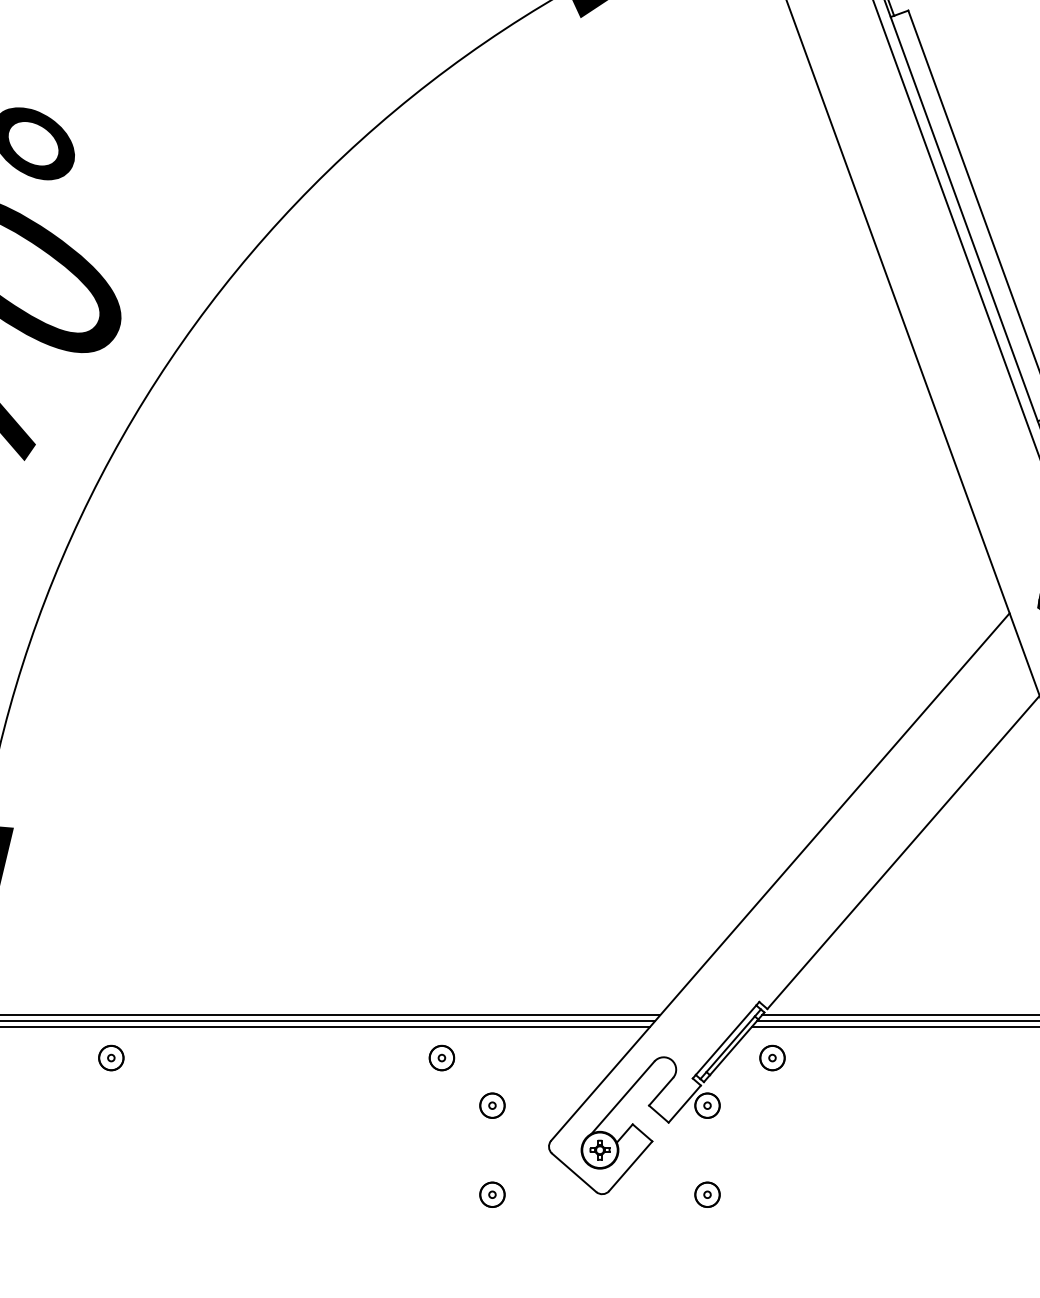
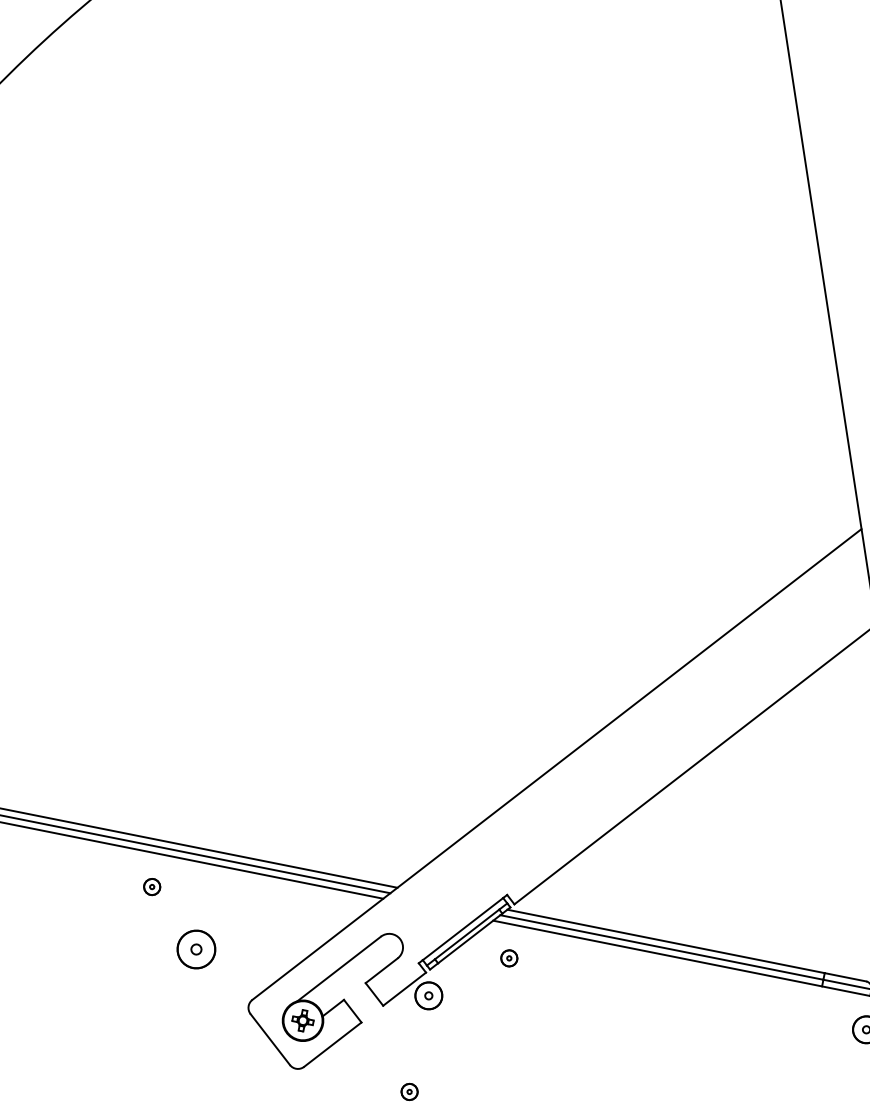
part: (441, 1057) -> (151, 886), size x0.6
part: (772, 1057) -> (509, 957), size x0.6
part: (492, 1105) -> (196, 949), size x1.4
part: (492, 1194) -> (177, 1045), removed
part: (707, 1194) -> (409, 1091), size x0.6

